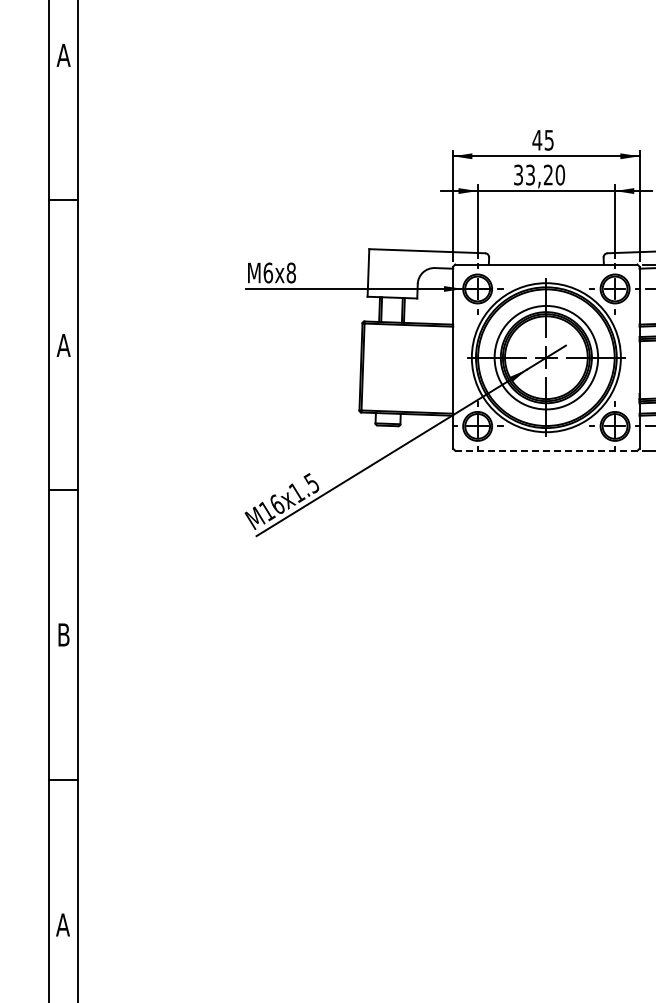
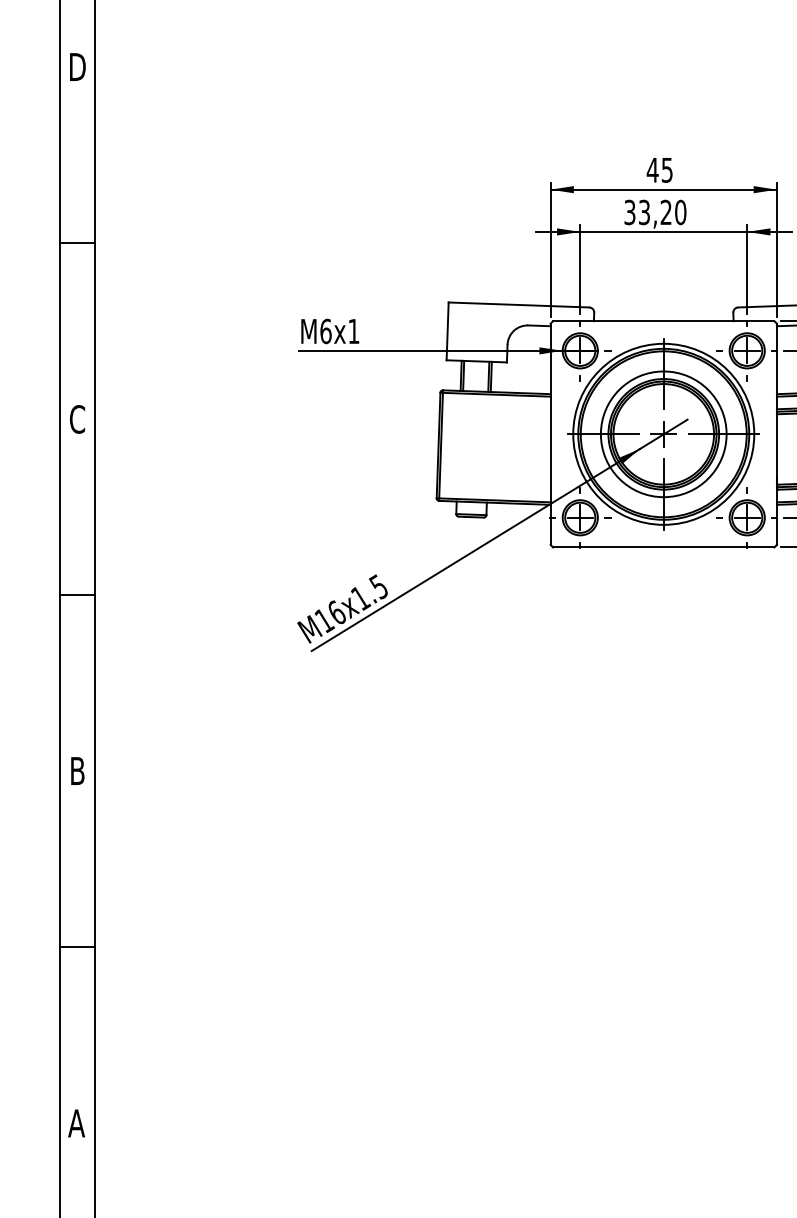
text: (63, 54) -> (77, 66), A -> D
text: (290, 272) -> (352, 330), M6x8 -> M6x1
text: (63, 345) -> (77, 419), A -> C
line: (546, 450) -> (663, 547), dashed -> solid

